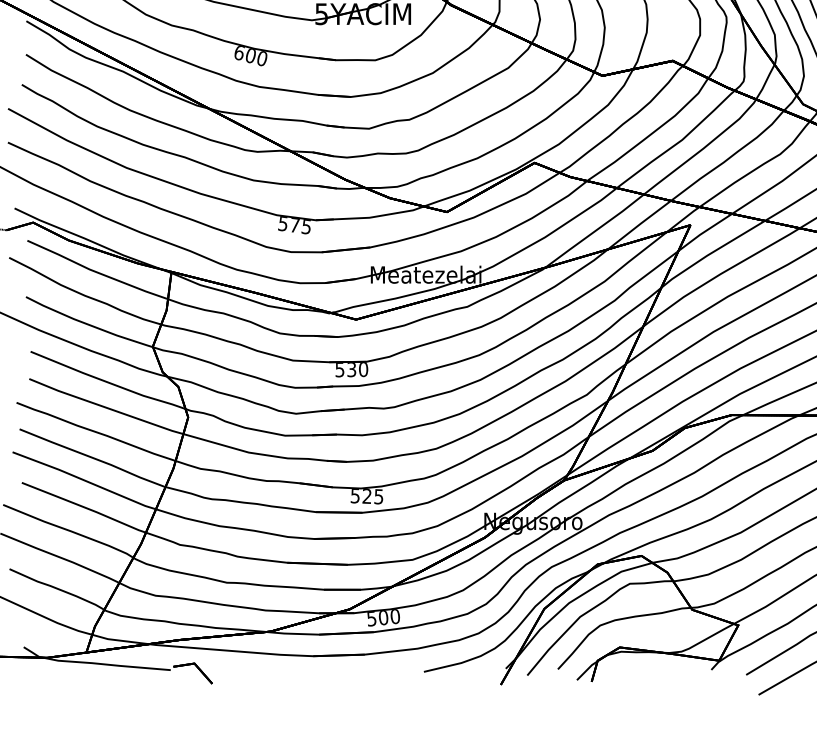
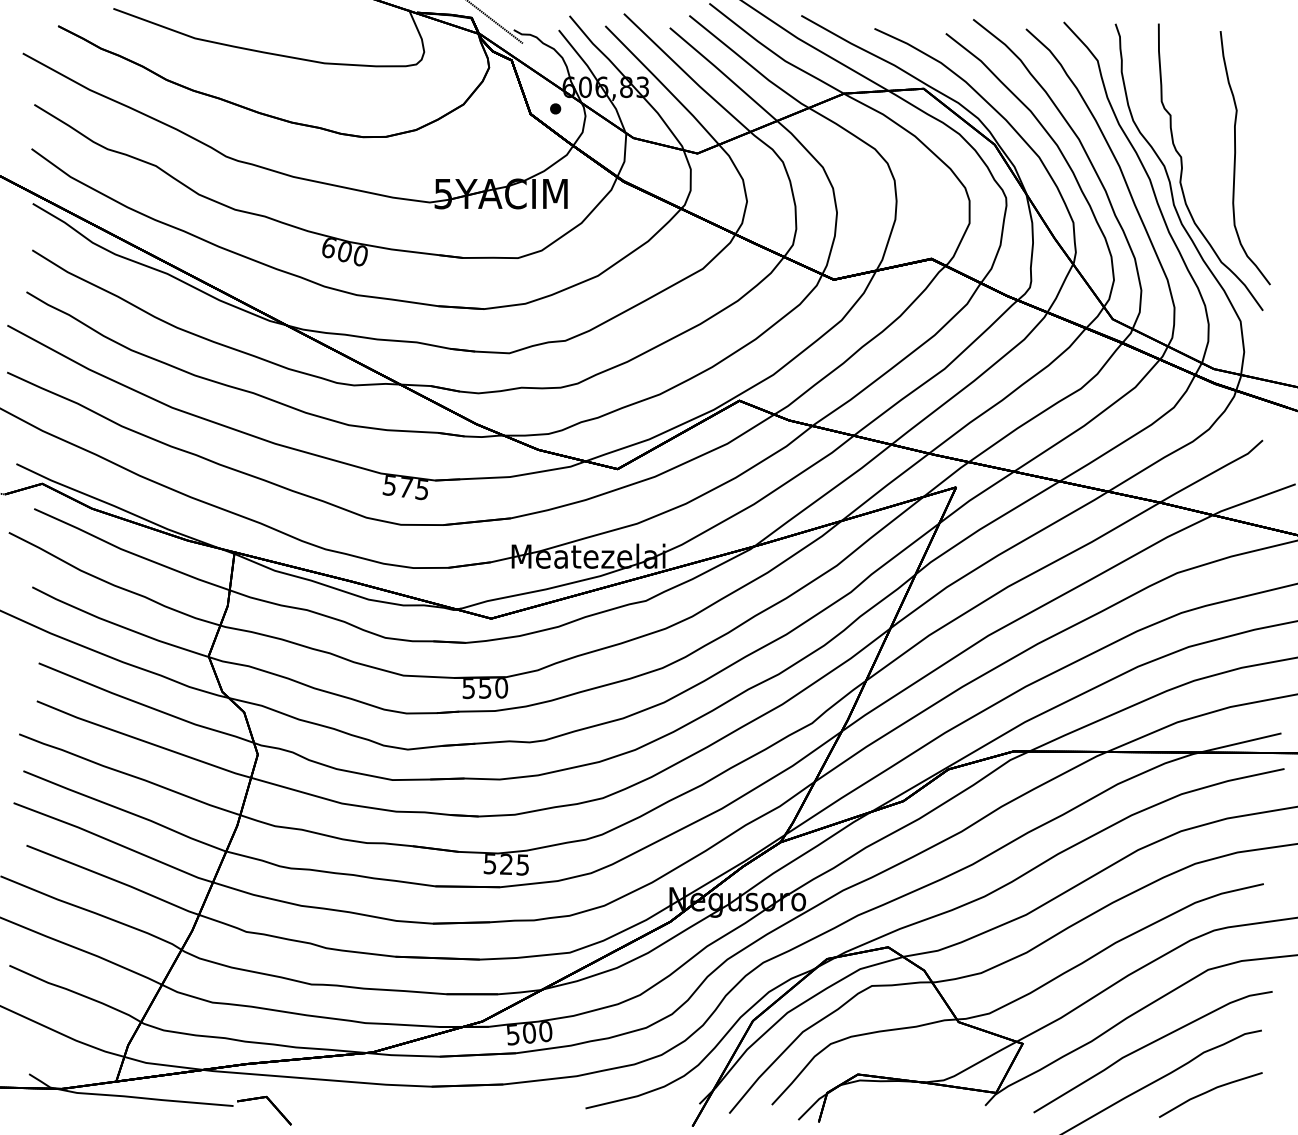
text: (351, 369) -> (485, 688), 530 -> 550

